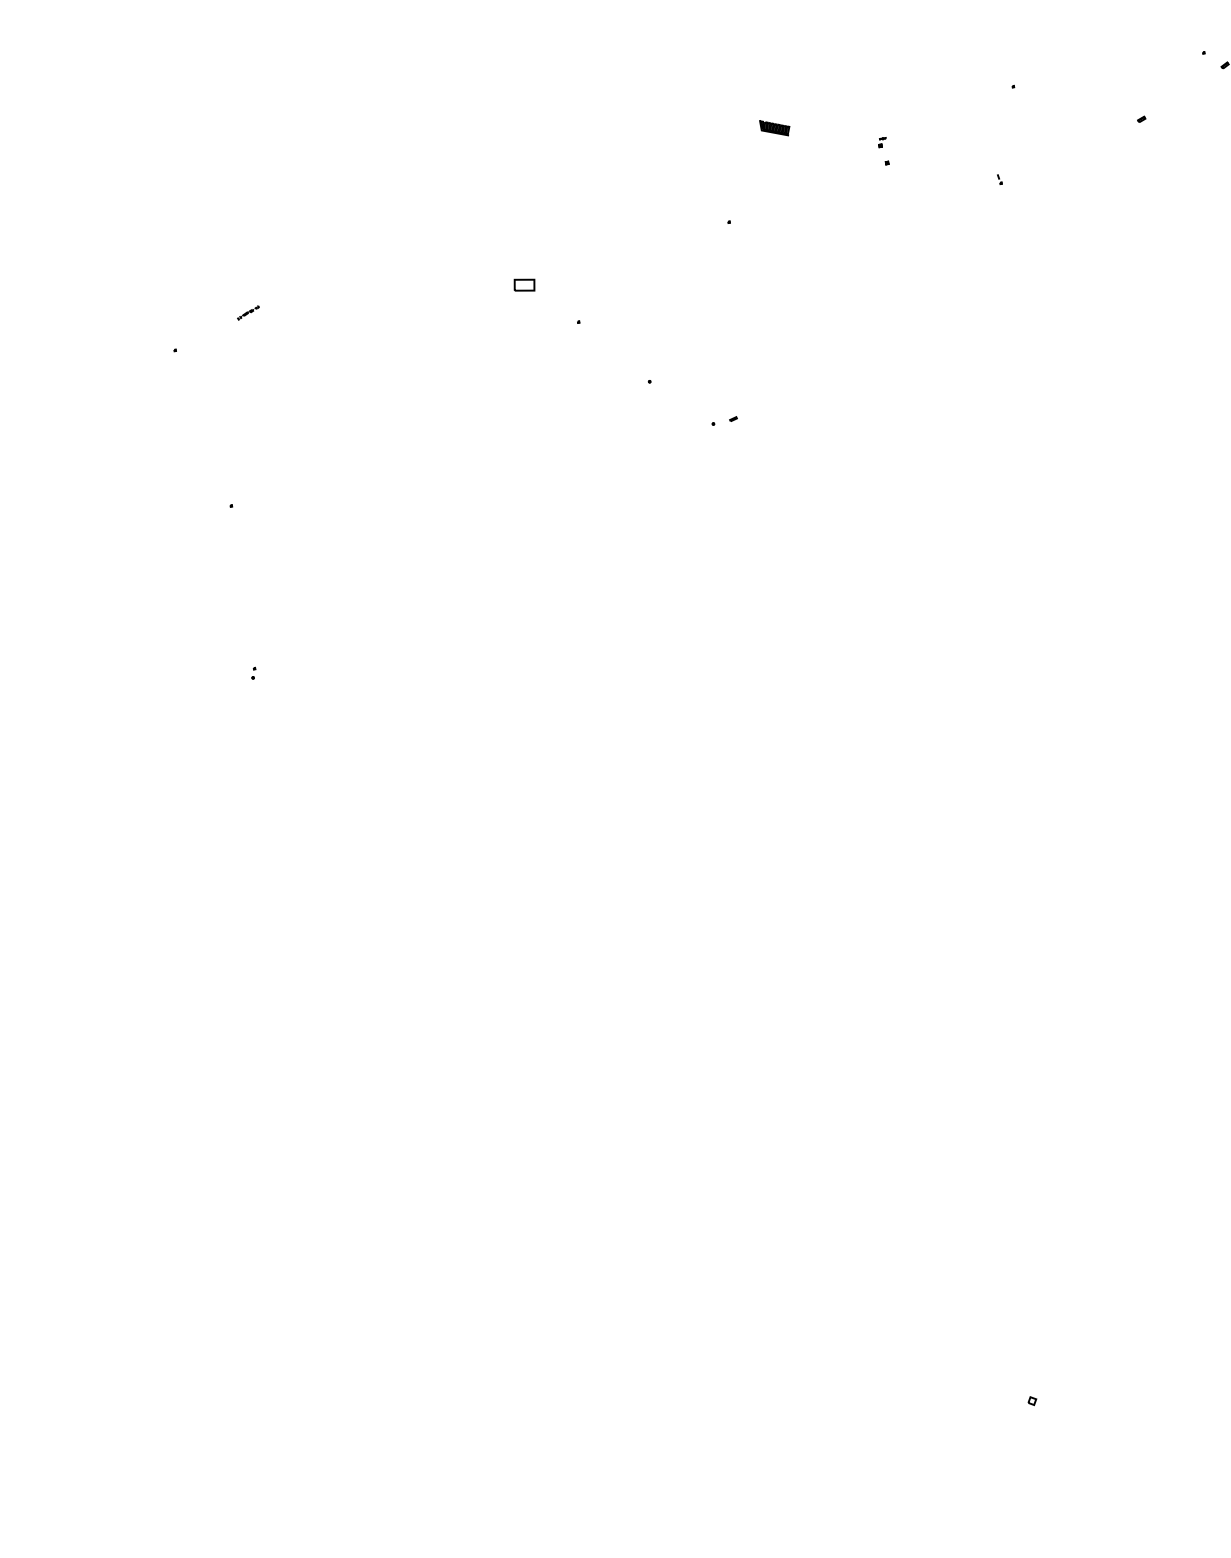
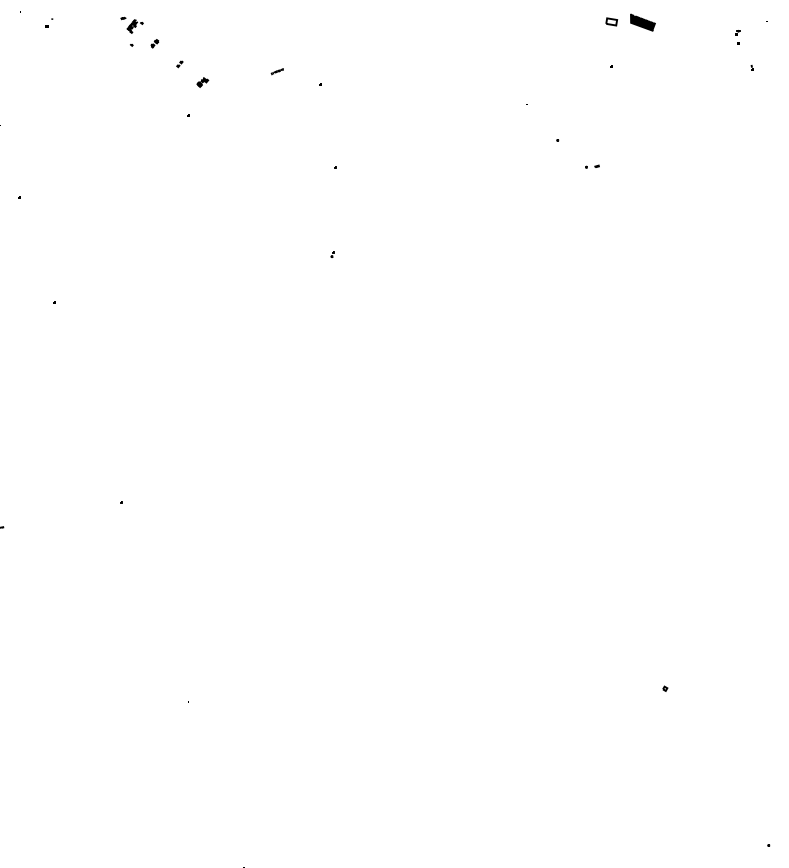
part: (774, 127) -> (642, 22), size x1.67
part: (883, 151) -> (737, 37), moved
part: (524, 284) -> (611, 21), moved
part: (246, 313) -> (276, 71), moved

